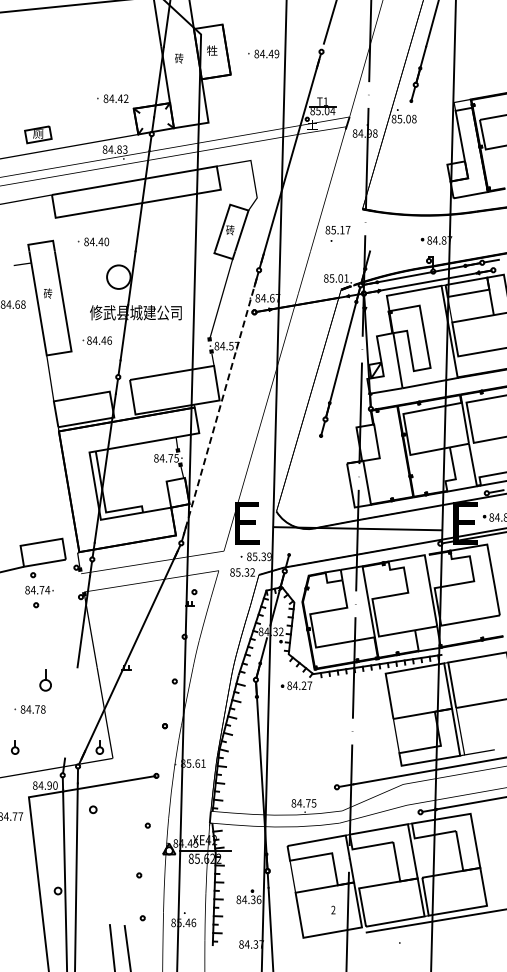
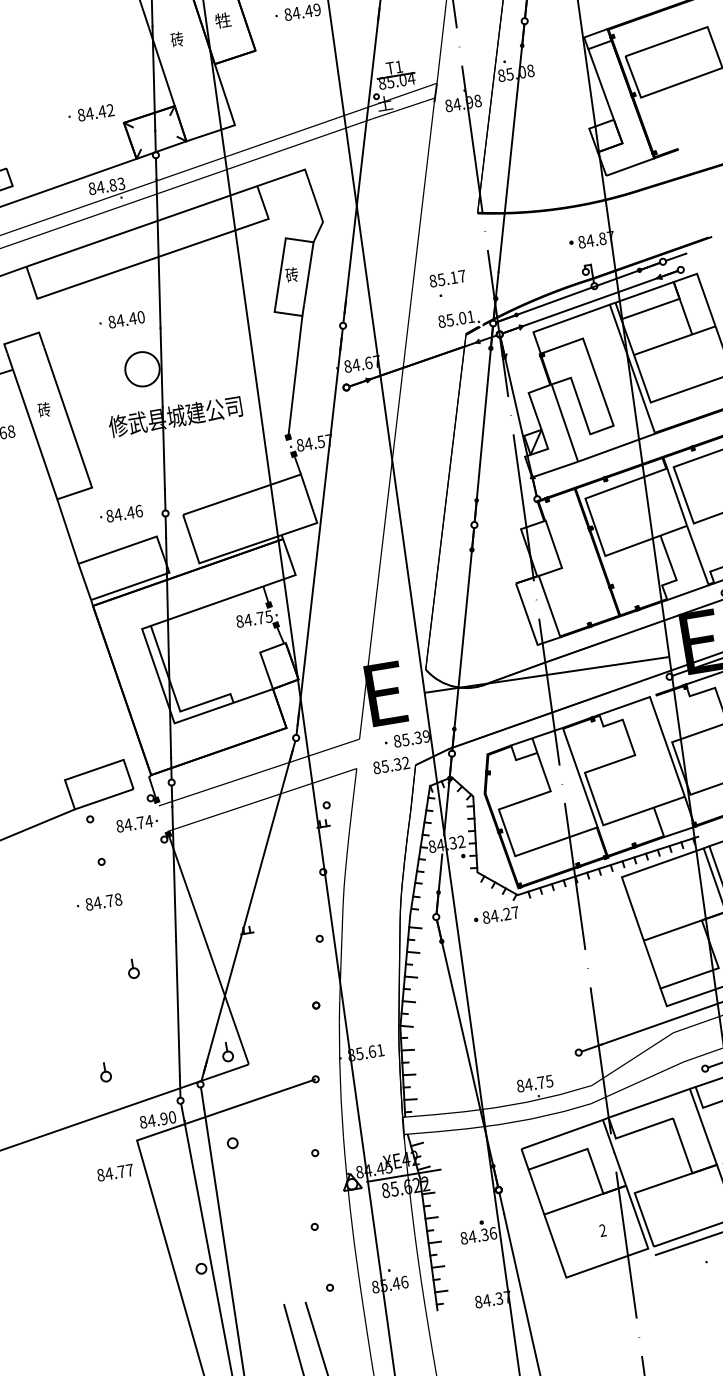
line: (392, 168) -> (511, 147), added
text: (337, 233) -> (447, 283), moved
text: (93, 241) -> (121, 319), moved
text: (96, 340) -> (120, 514), moved
line: (220, 407) -> (320, 532), dashed -> solid
line: (304, 495) -> (462, 639), added
text: (39, 589) -> (137, 822), moved
part: (45, 681) -> (133, 969), size x0.62
text: (29, 709) -> (98, 902), moved
line: (71, 712) -> (178, 1008), added

